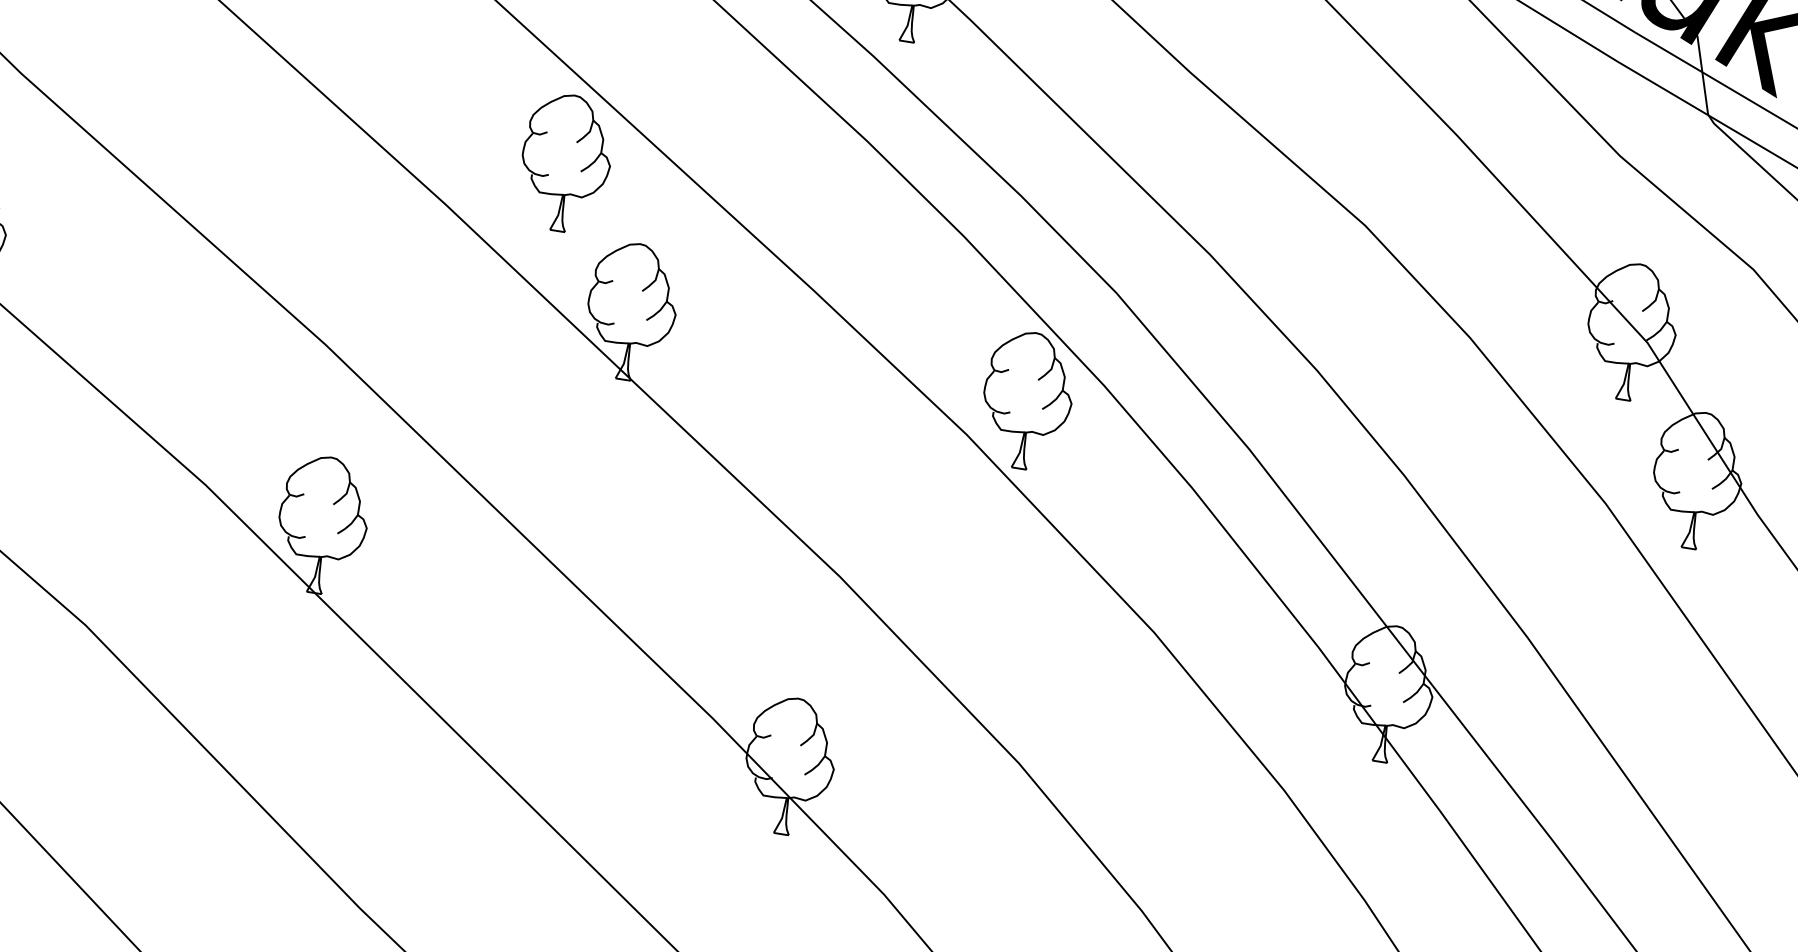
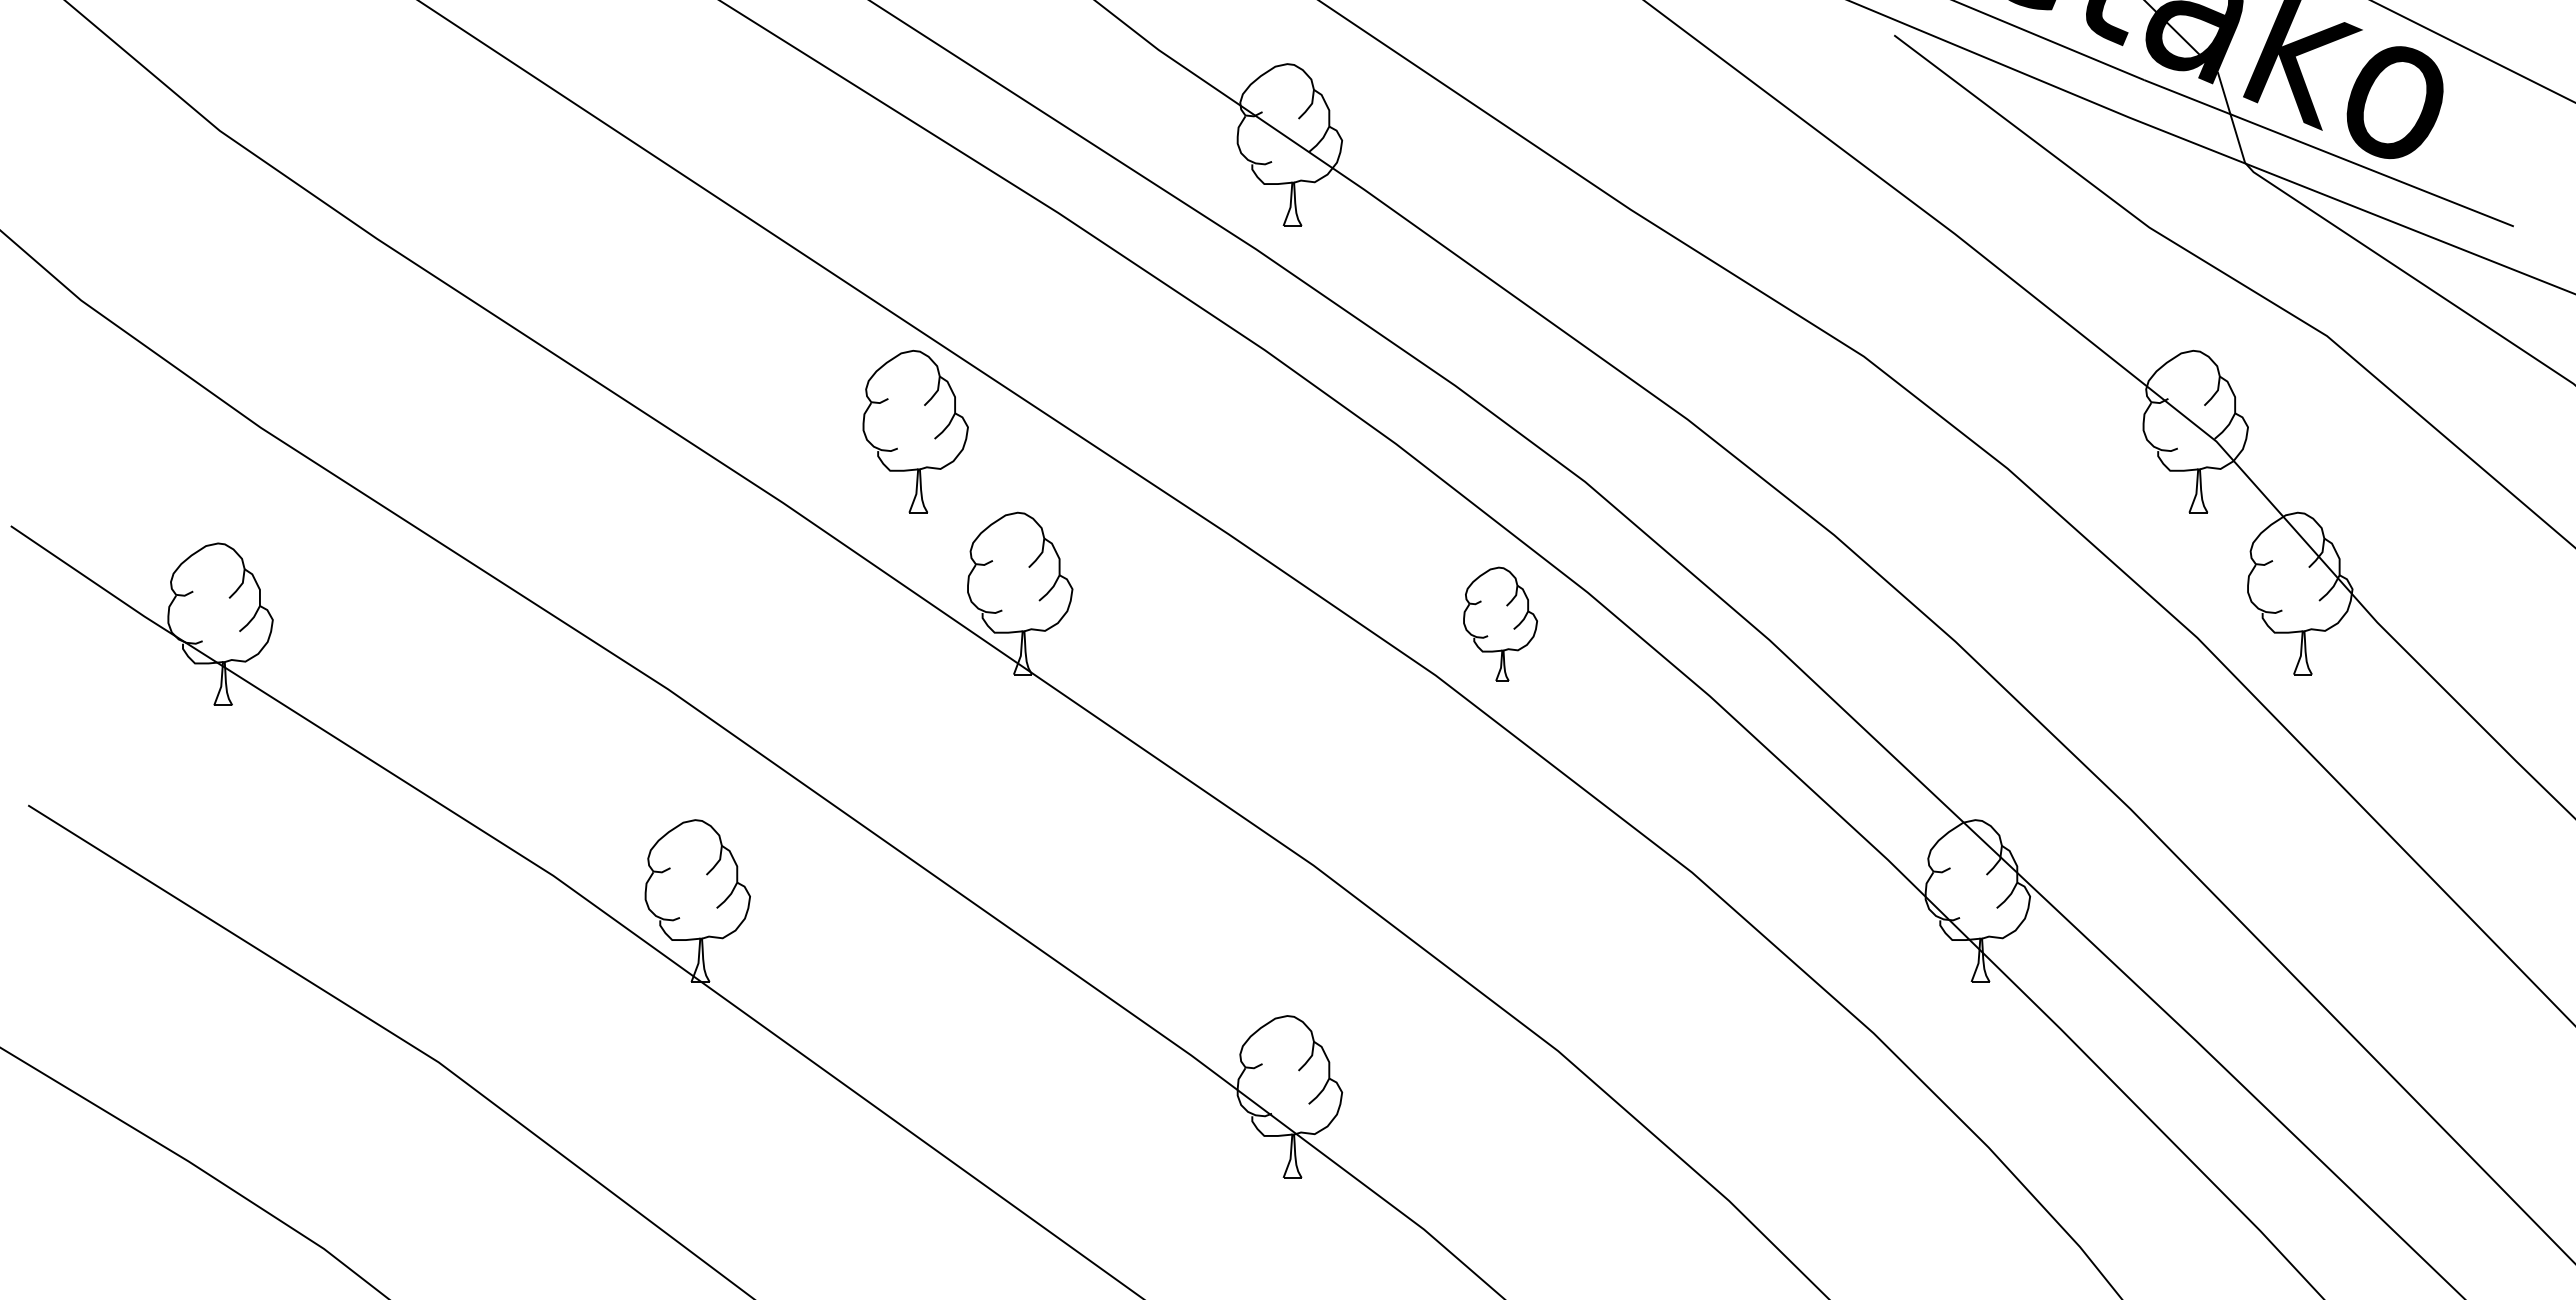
part: (1027, 399) -> (1500, 623), size x0.7

